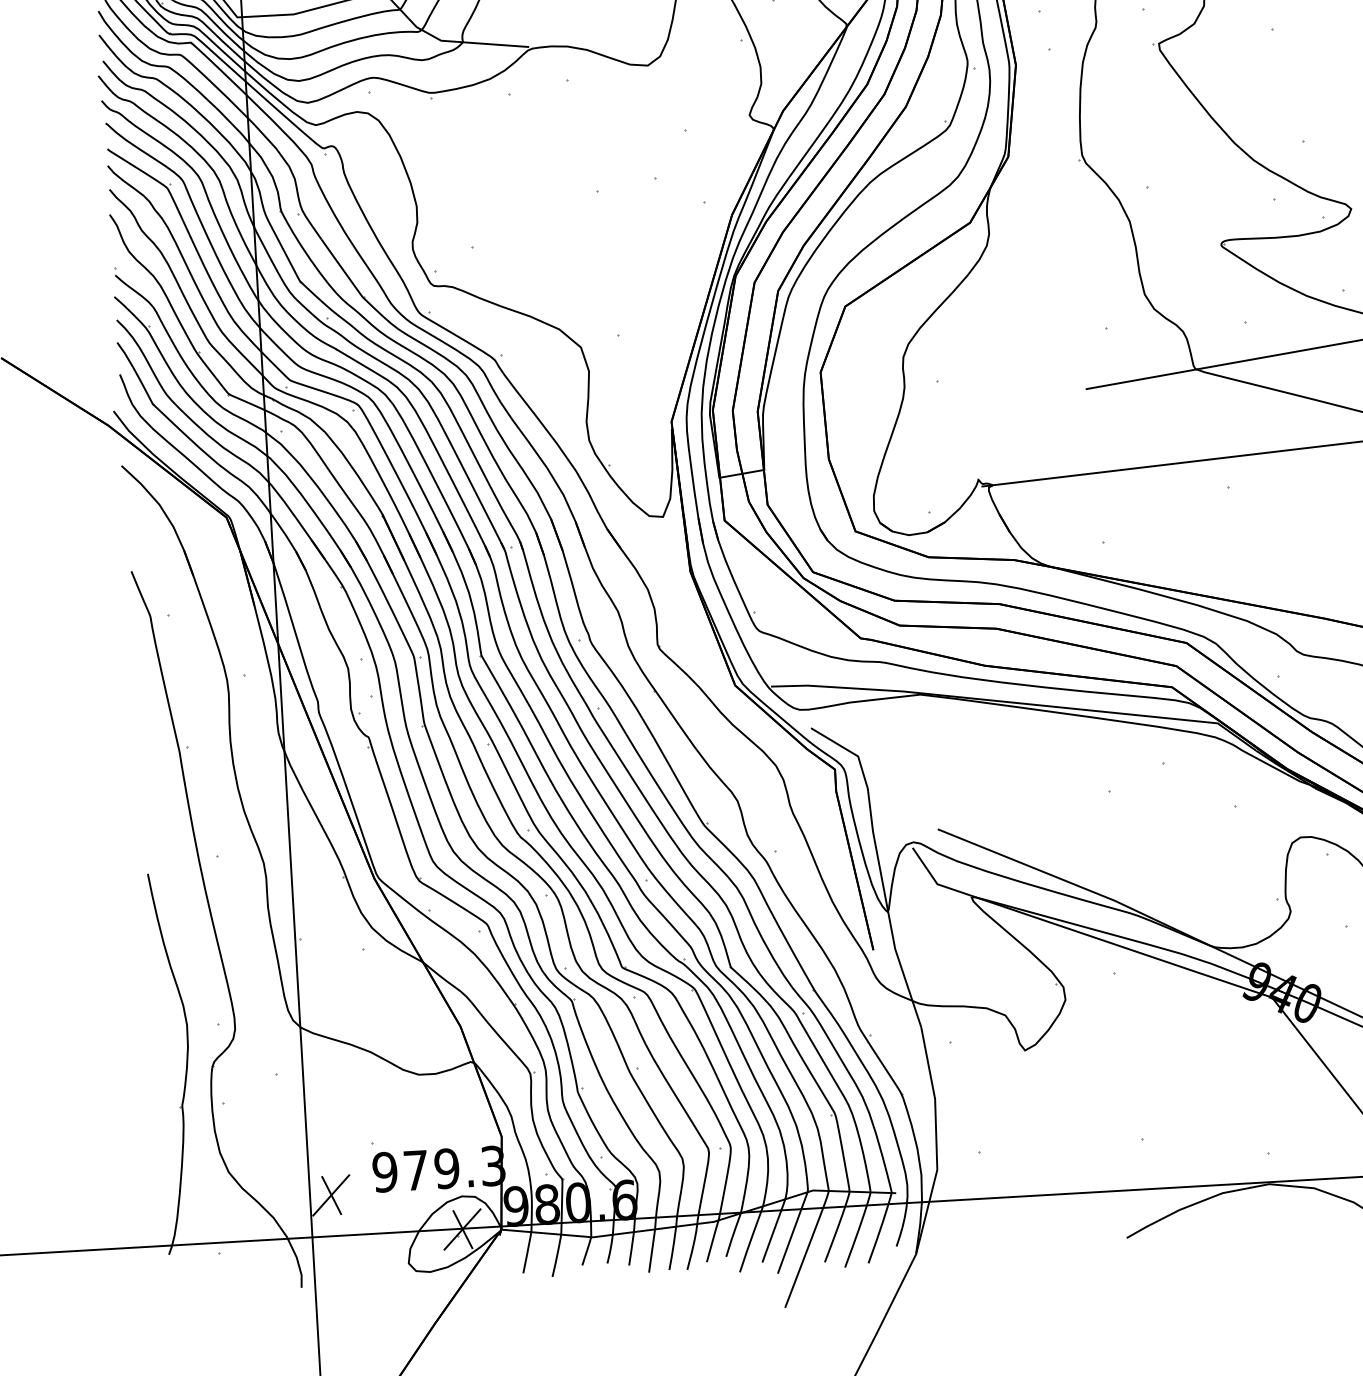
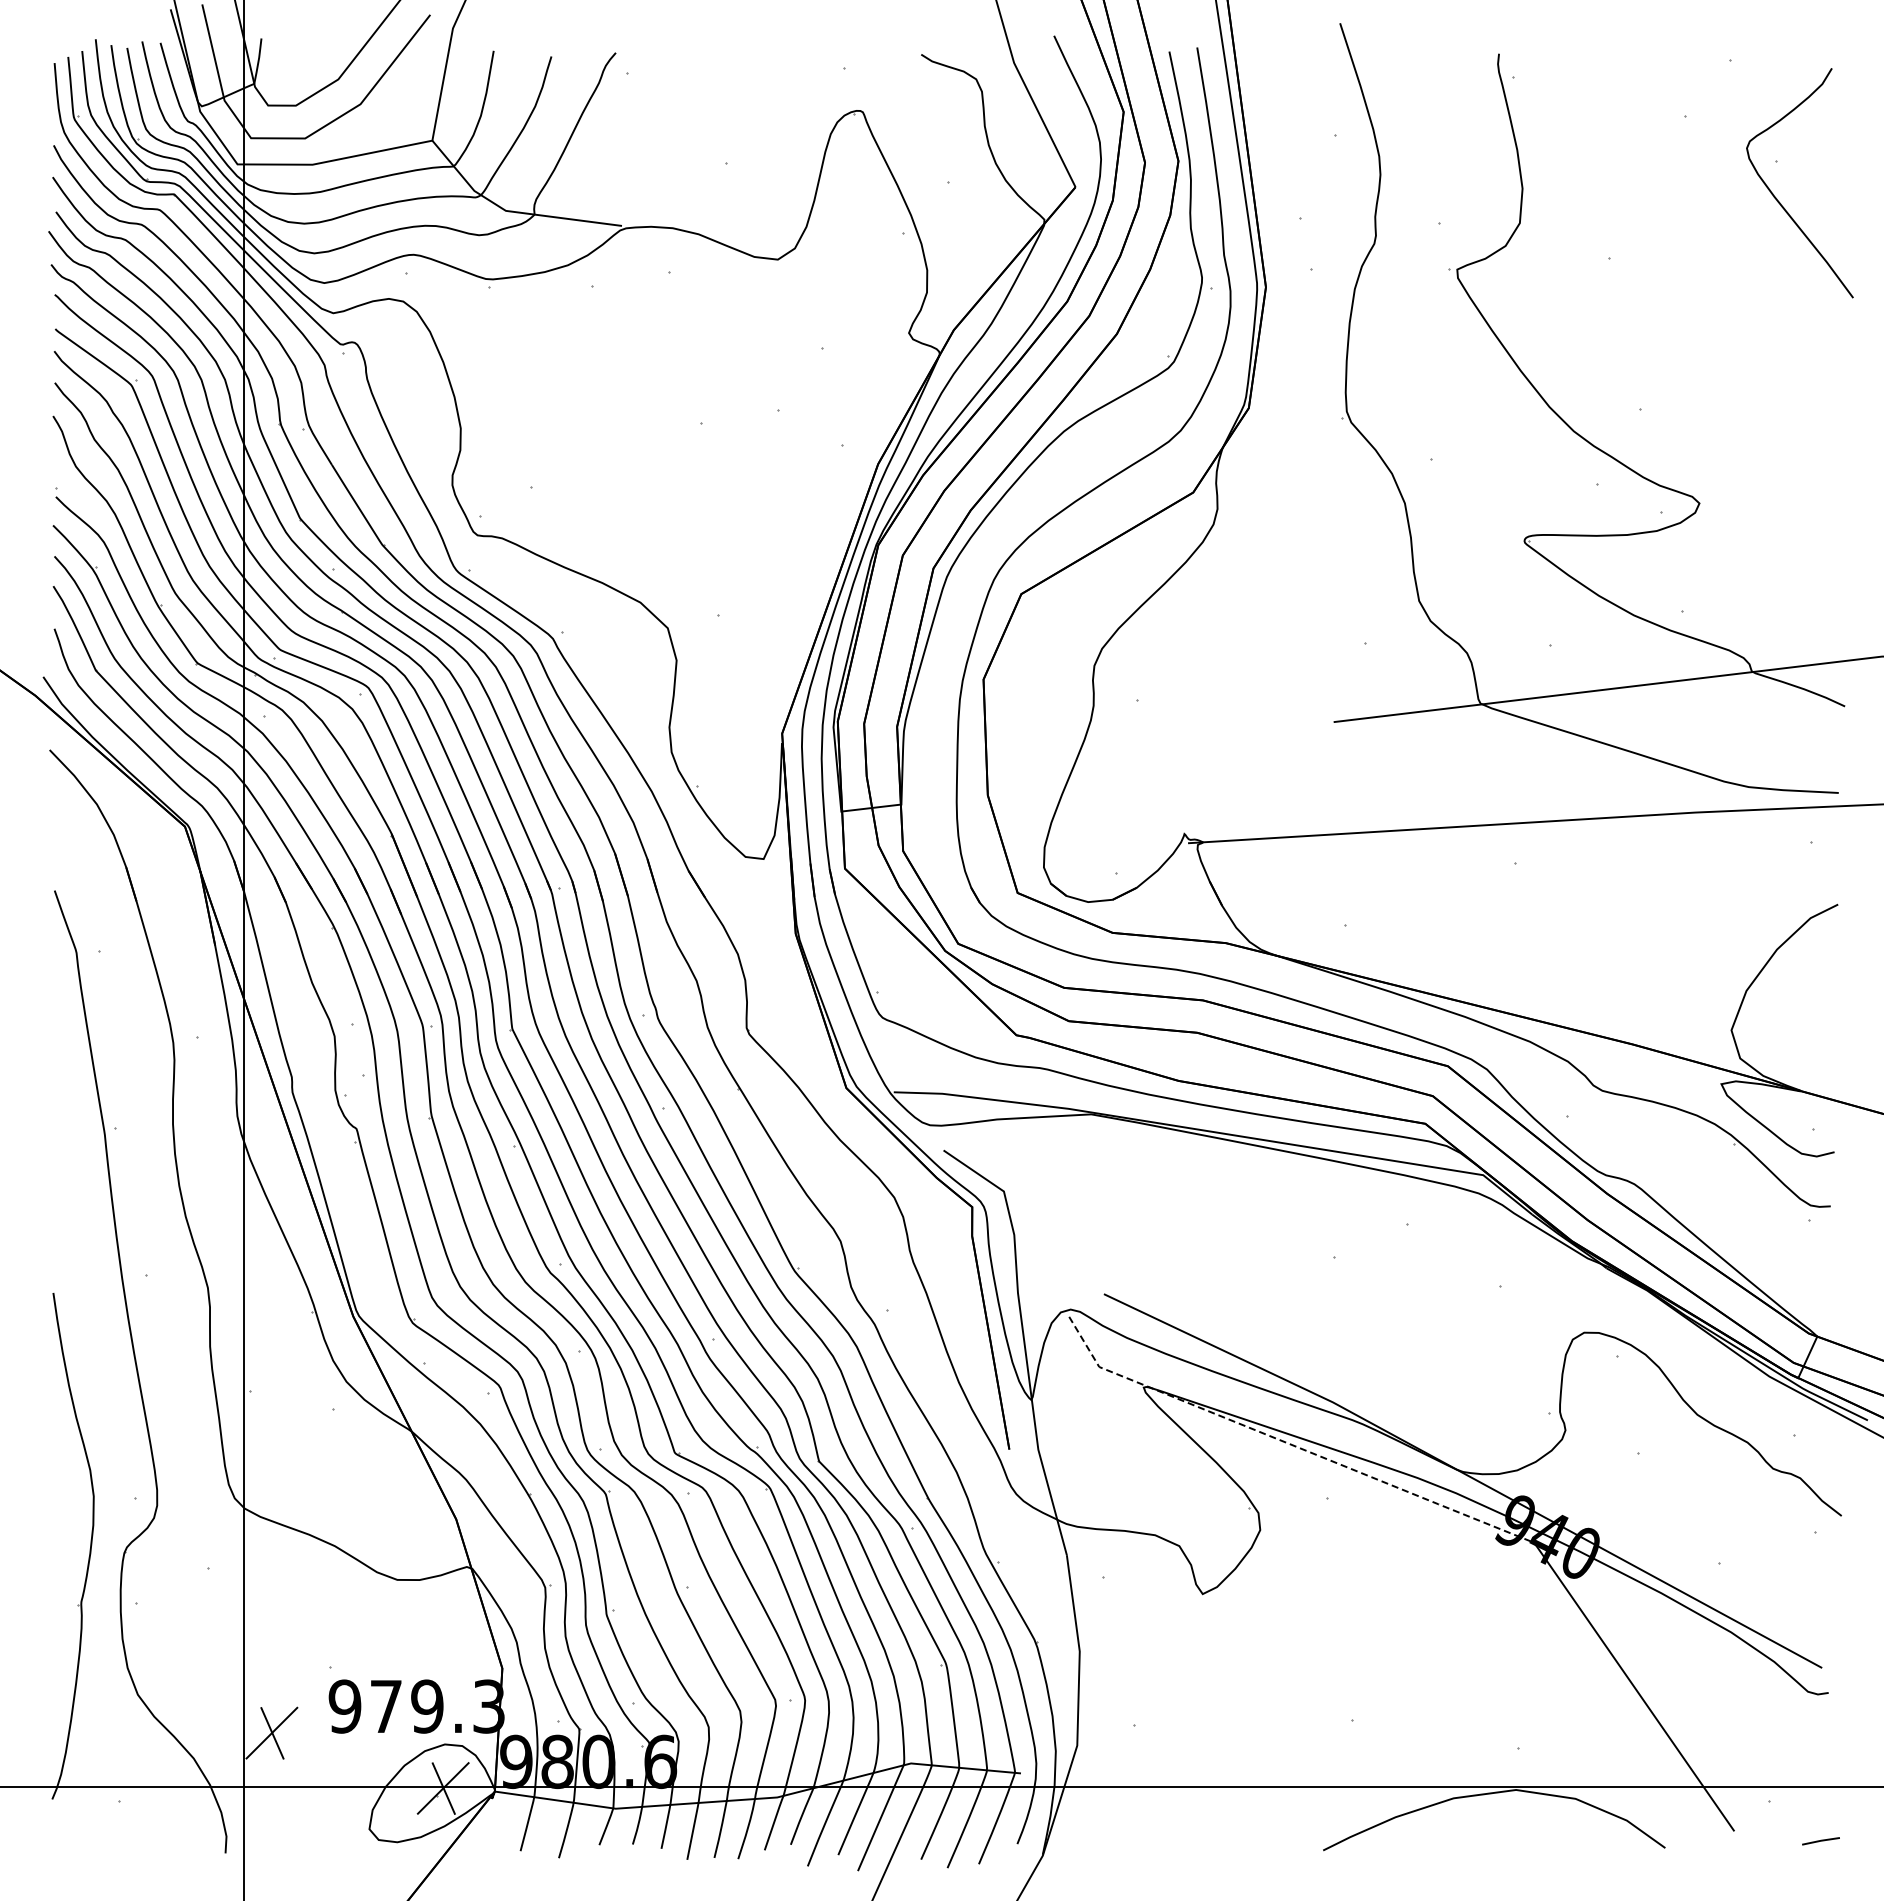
line: (1084, 934) -> (1290, 1444), solid -> dashed

